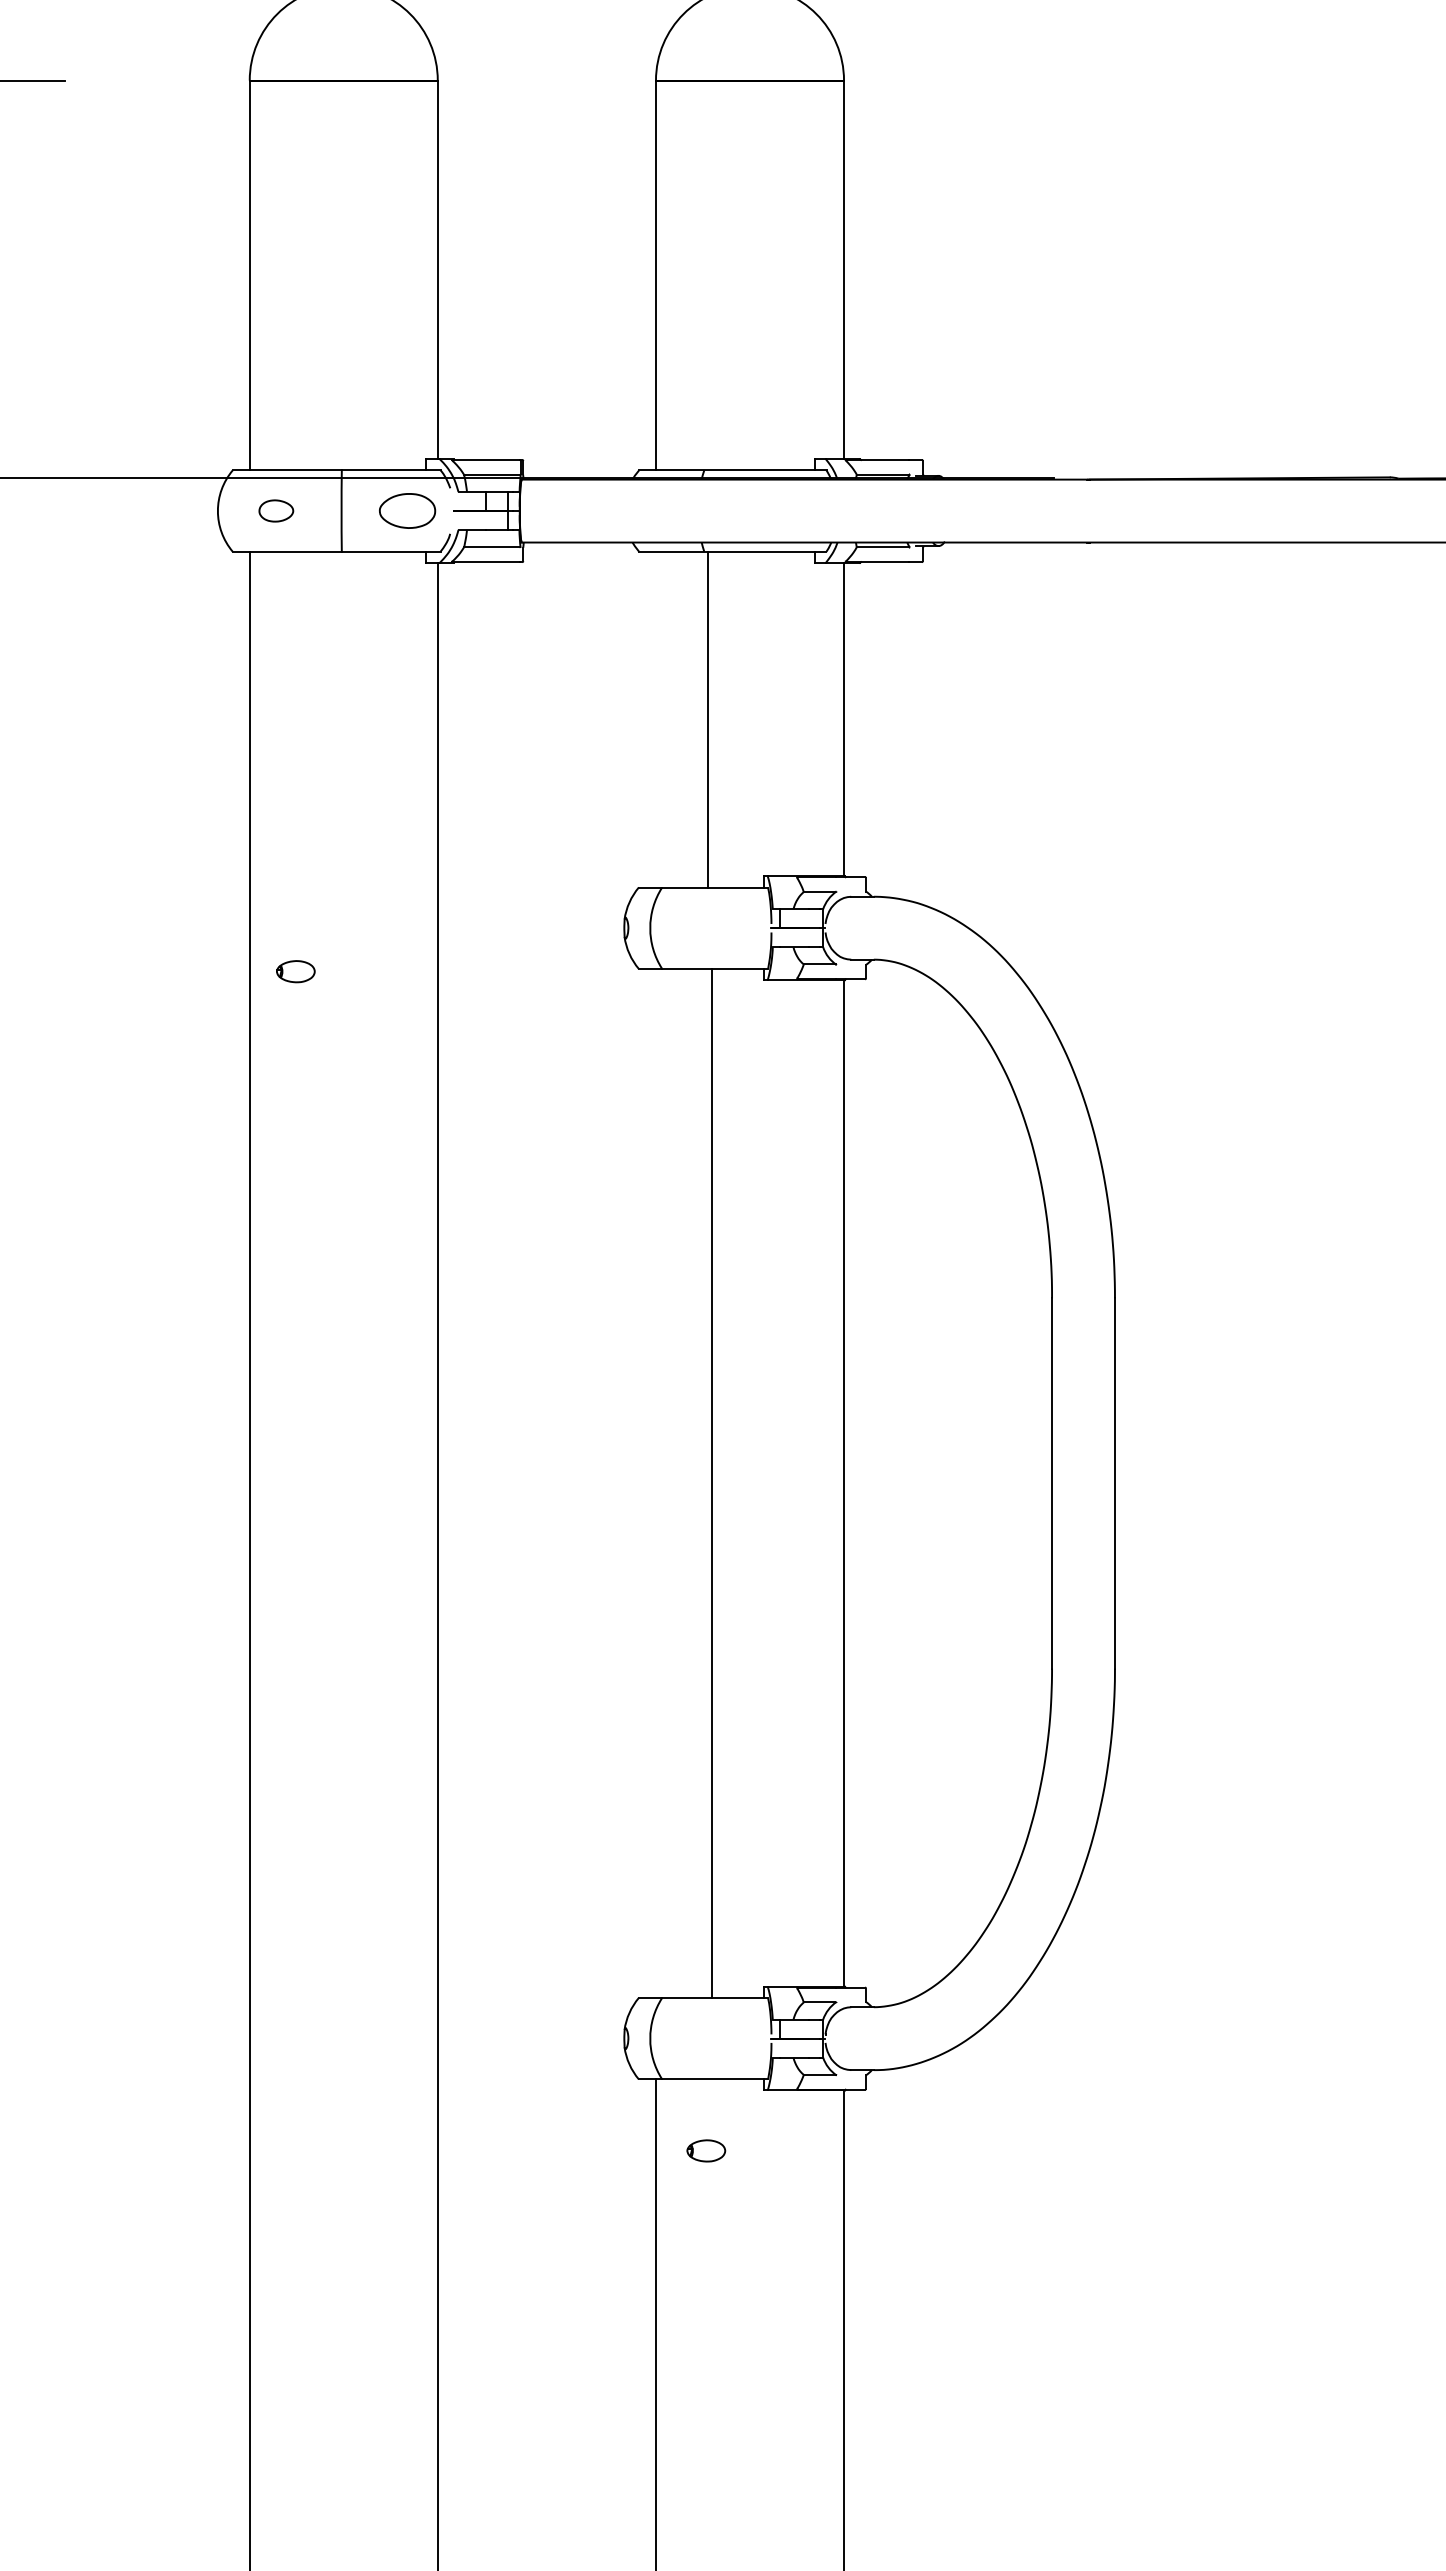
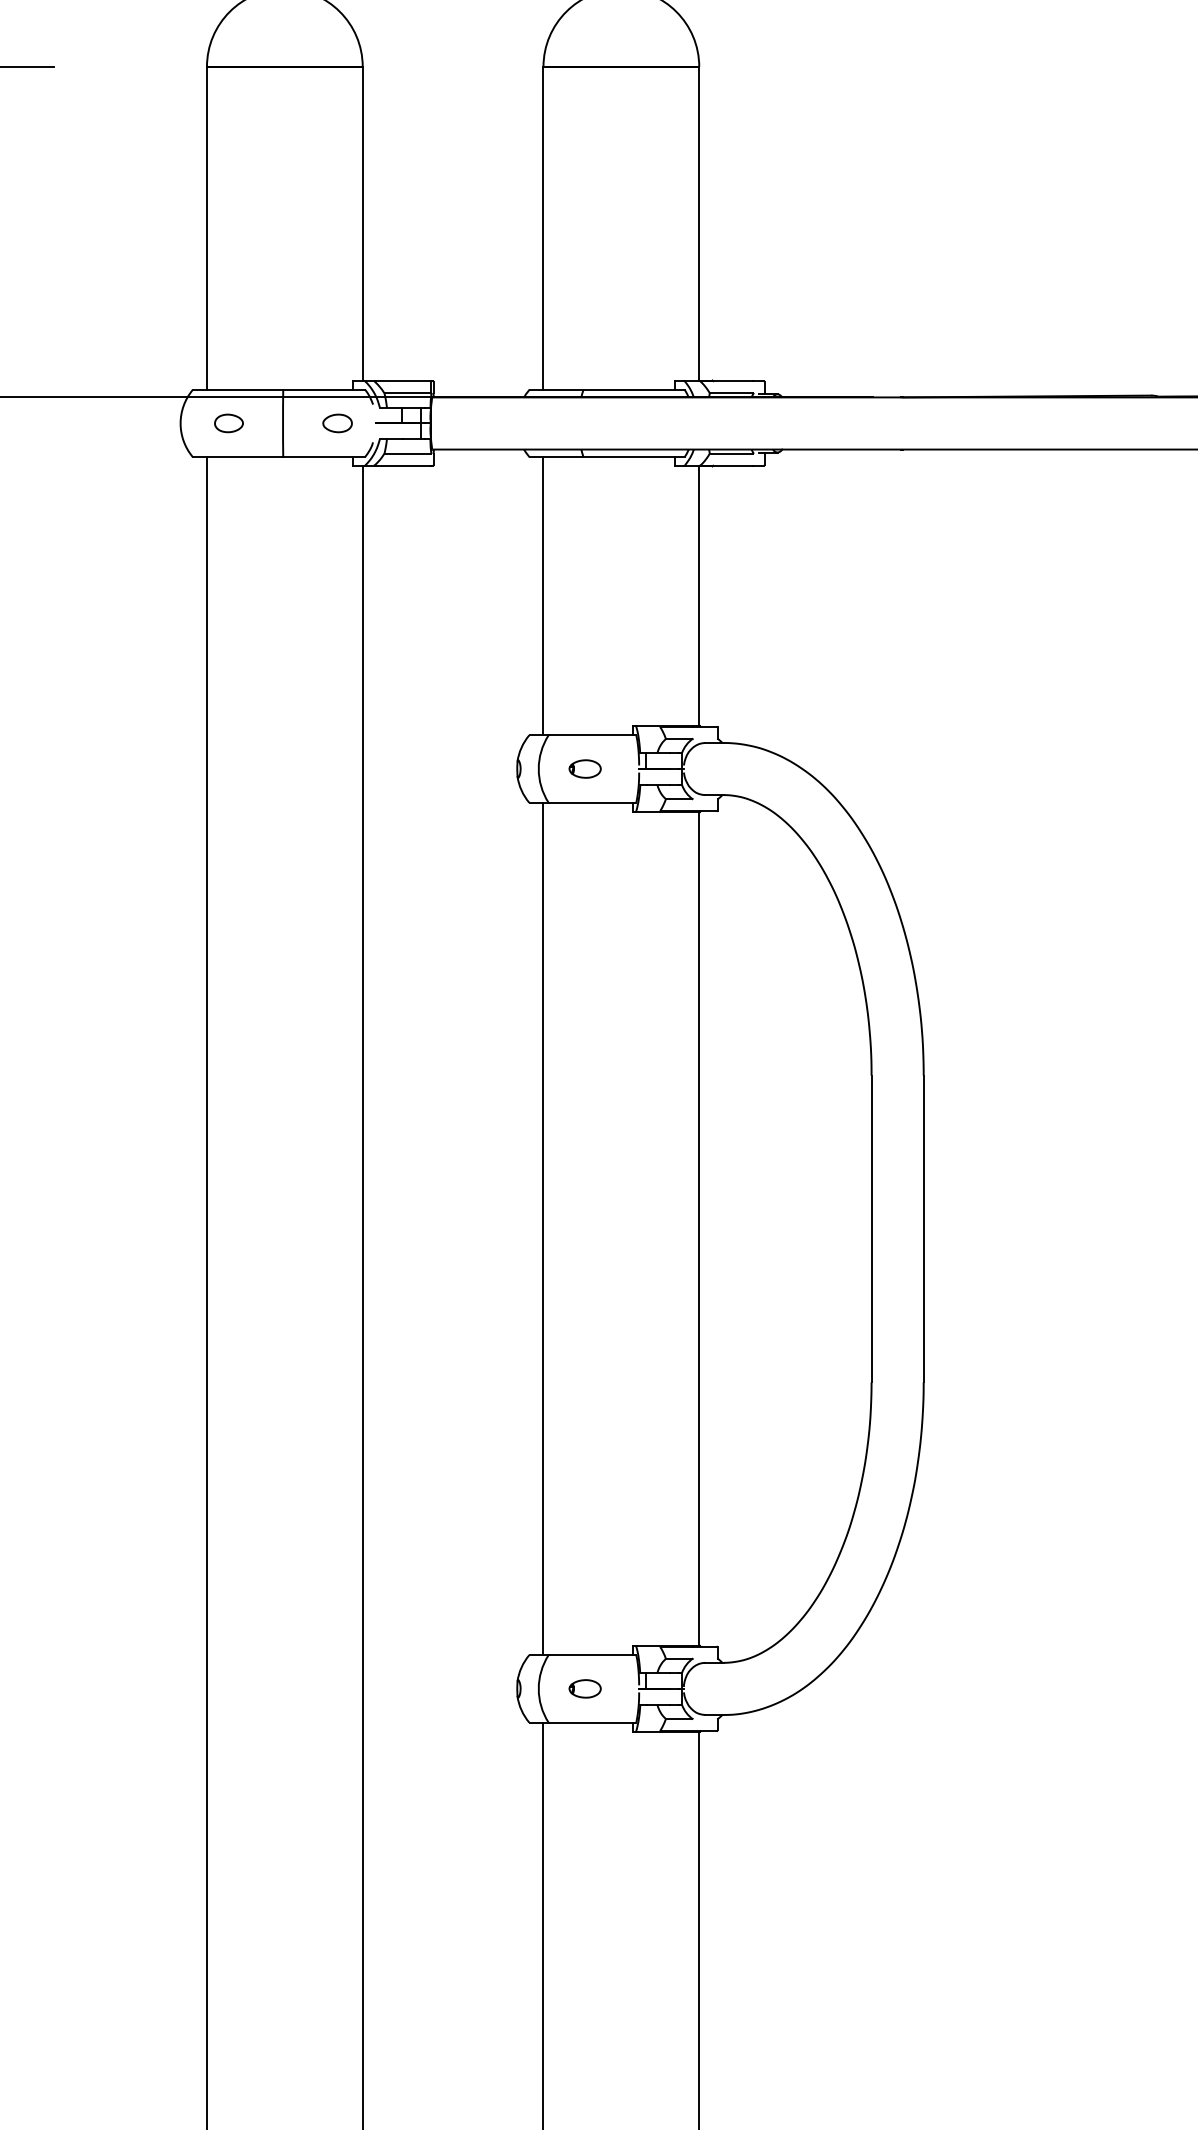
part: (407, 511) -> (337, 423), size x0.62
line: (707, 719) -> (543, 596), moved
part: (295, 971) -> (584, 768), moved
line: (711, 1482) -> (543, 1228), moved
part: (705, 2150) -> (584, 1688), moved

